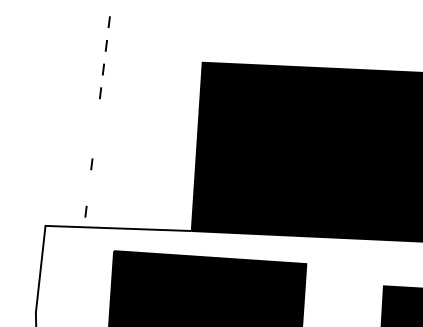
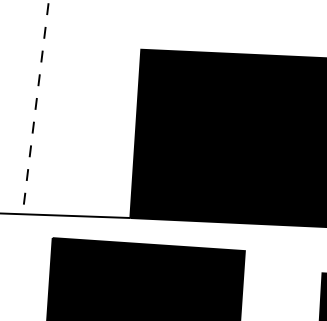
line: (97, 116) -> (36, 103), added
line: (94, 140) -> (33, 127), added
line: (88, 187) -> (27, 174), added

